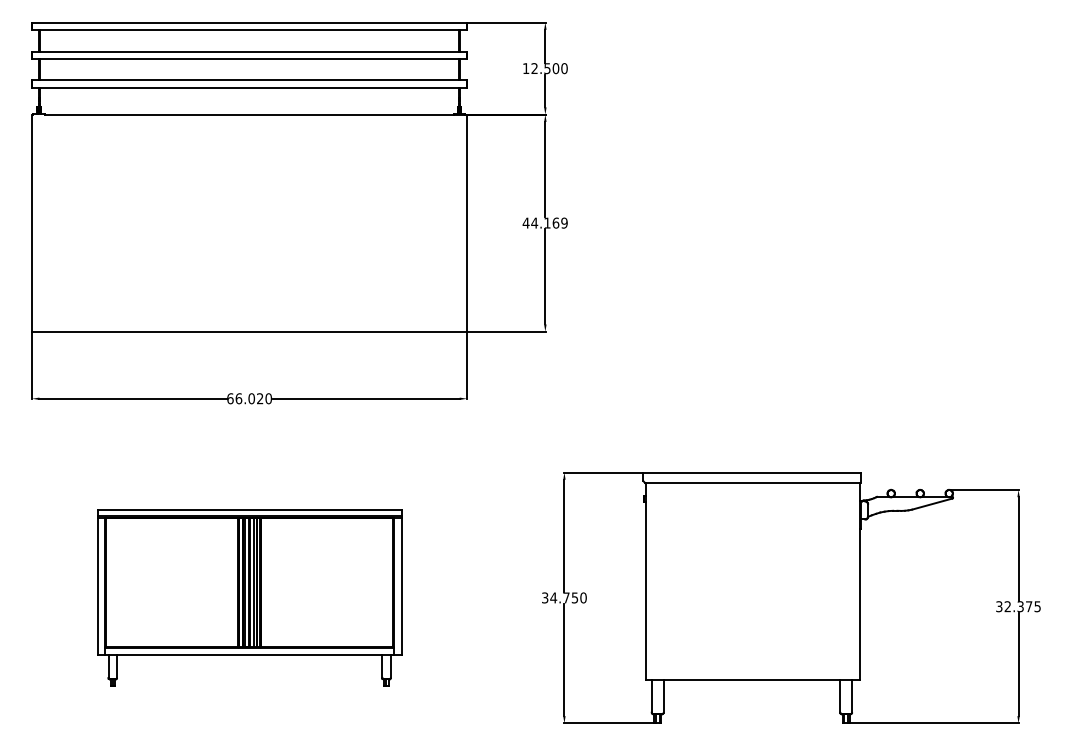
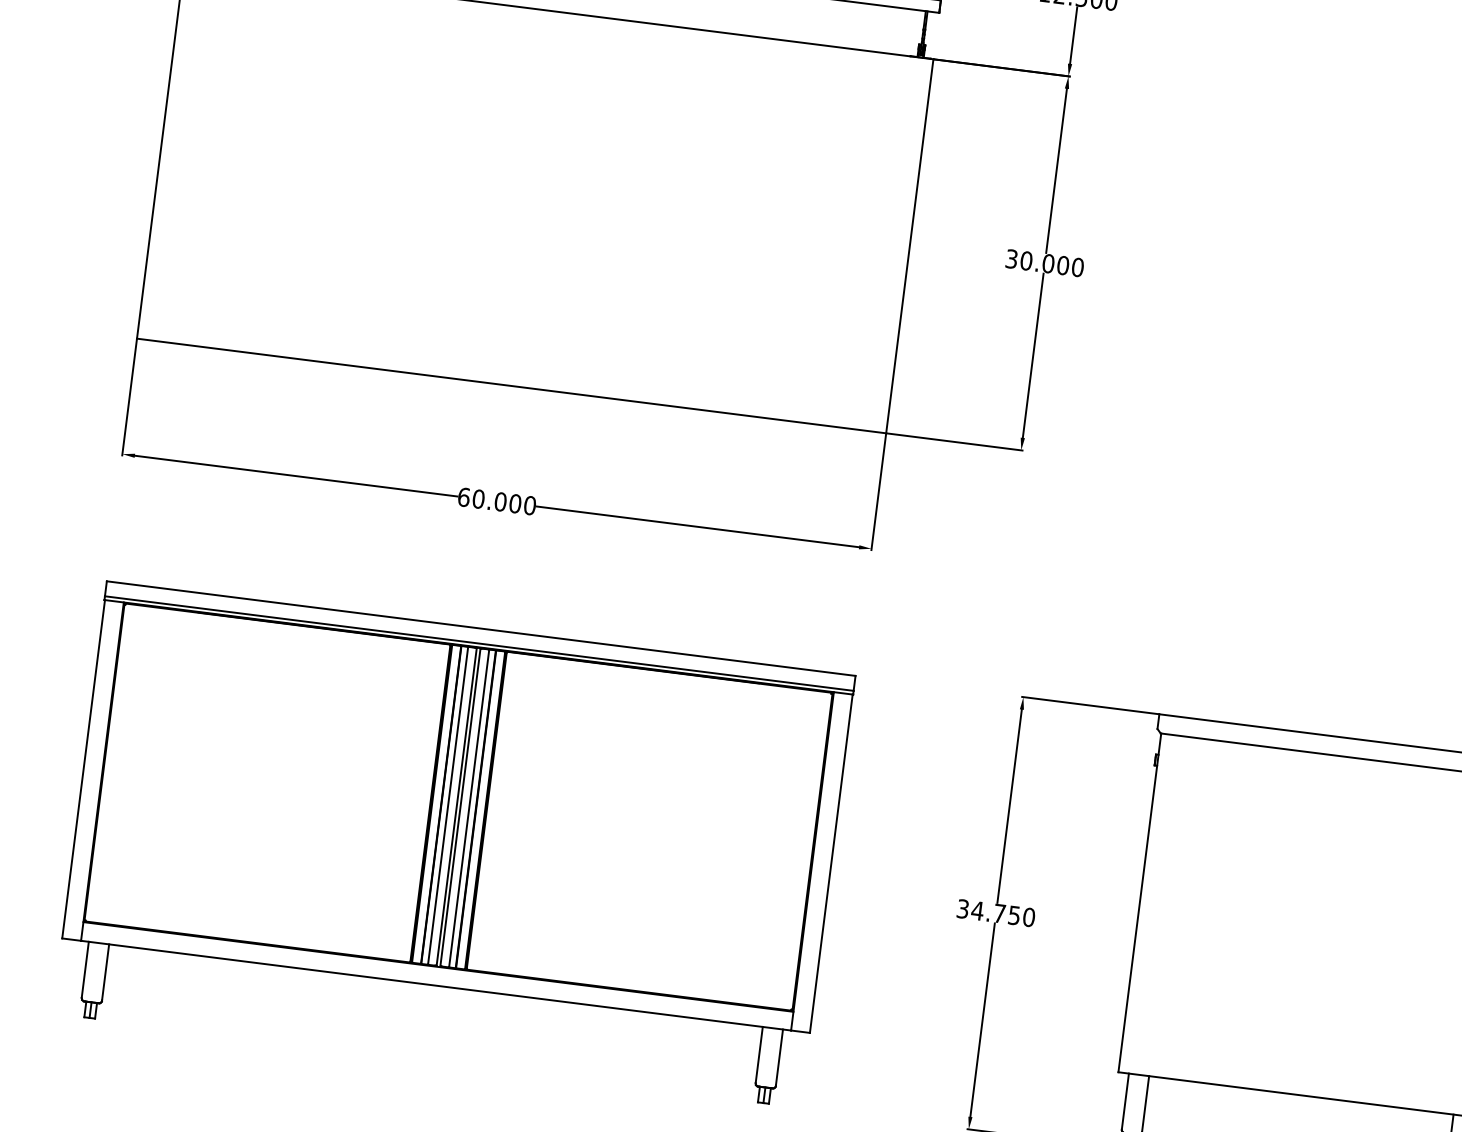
text: (544, 222) -> (1043, 262), 44.169 -> 30.000
text: (249, 398) -> (496, 501), 66.020 -> 60.000
part: (249, 597) -> (453, 843), size x1.43

